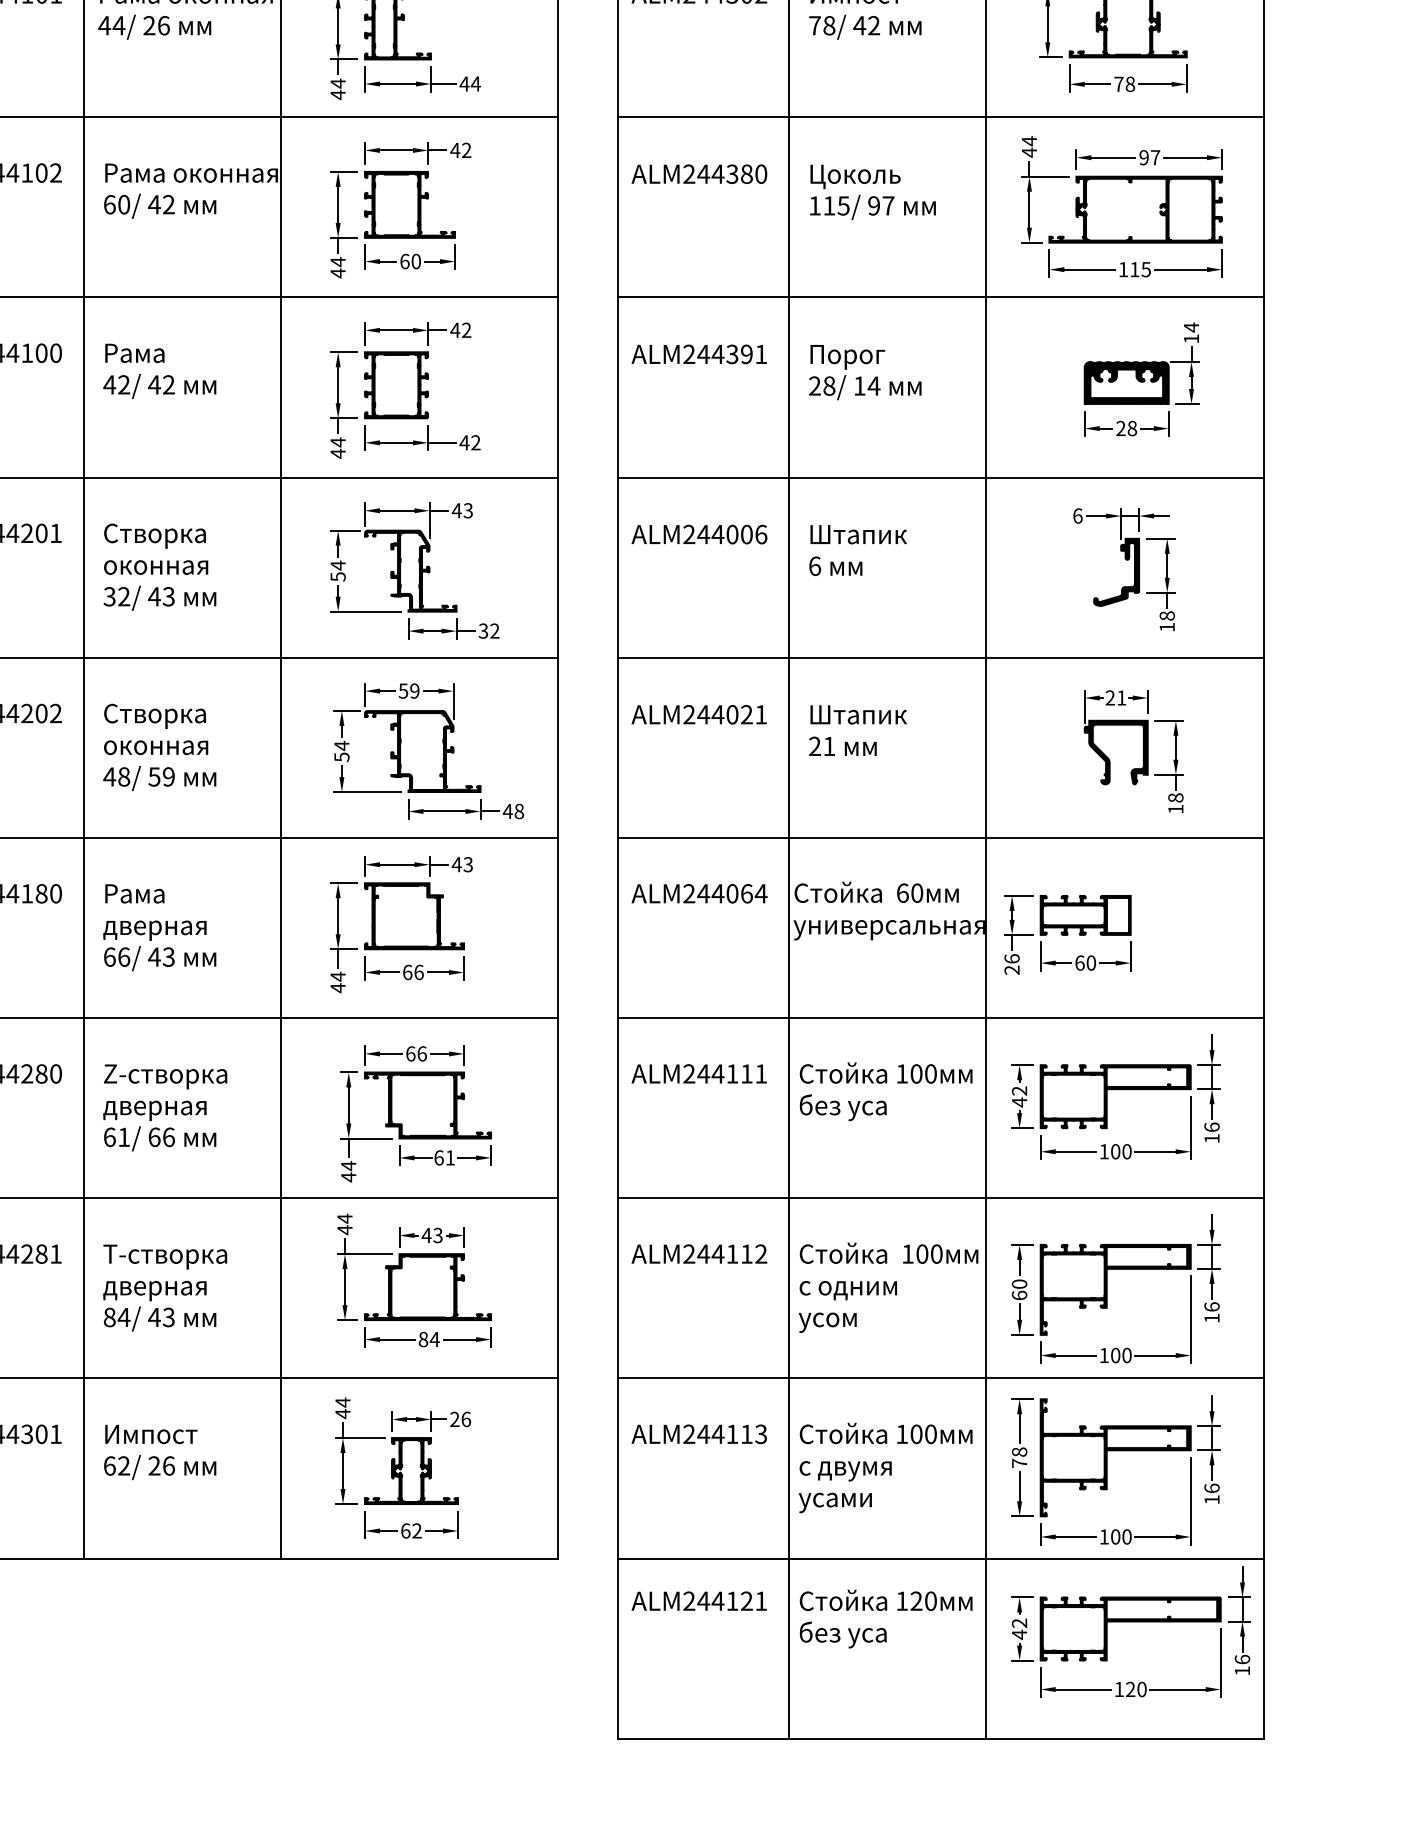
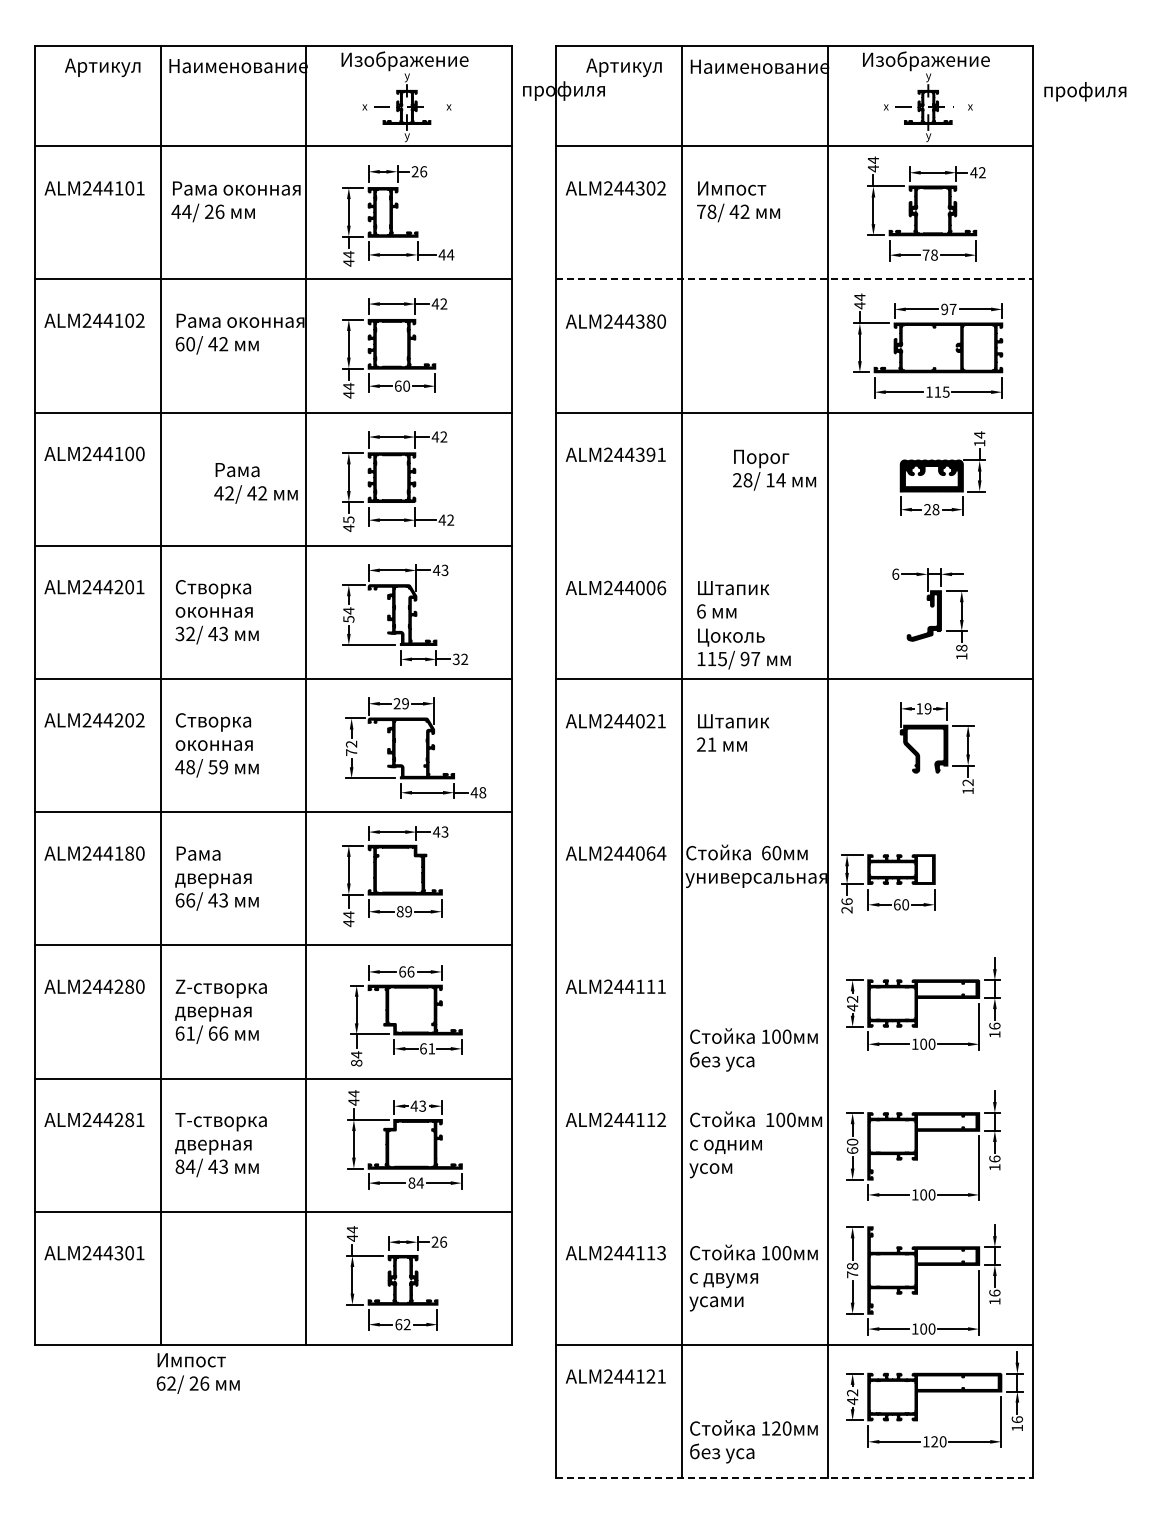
line: (940, 117) -> (794, 279), solid -> dashed
text: (871, 191) -> (743, 648), moved
text: (159, 371) -> (255, 483), moved
text: (865, 371) -> (774, 469), moved
text: (337, 441) -> (348, 519), 44 -> 45
line: (939, 477) -> (793, 545), removed
text: (402, 690) -> (396, 703), 59 -> 29
text: (1115, 697) -> (923, 708), 21 -> 19
text: (341, 751) -> (351, 748), 54 -> 72
text: (1174, 797) -> (967, 782), 18 -> 12
line: (939, 838) -> (793, 812), removed
text: (413, 972) -> (404, 911), 66 -> 89
line: (939, 1018) -> (793, 945), removed
text: (885, 1091) -> (753, 1049), moved
text: (348, 1176) -> (356, 1062), 44 -> 84
line: (939, 1198) -> (793, 1078), removed
line: (939, 1377) -> (793, 1211), removed
text: (159, 1452) -> (197, 1373), moved
text: (885, 1618) -> (753, 1441), moved
line: (940, 1739) -> (794, 1478), solid -> dashed

